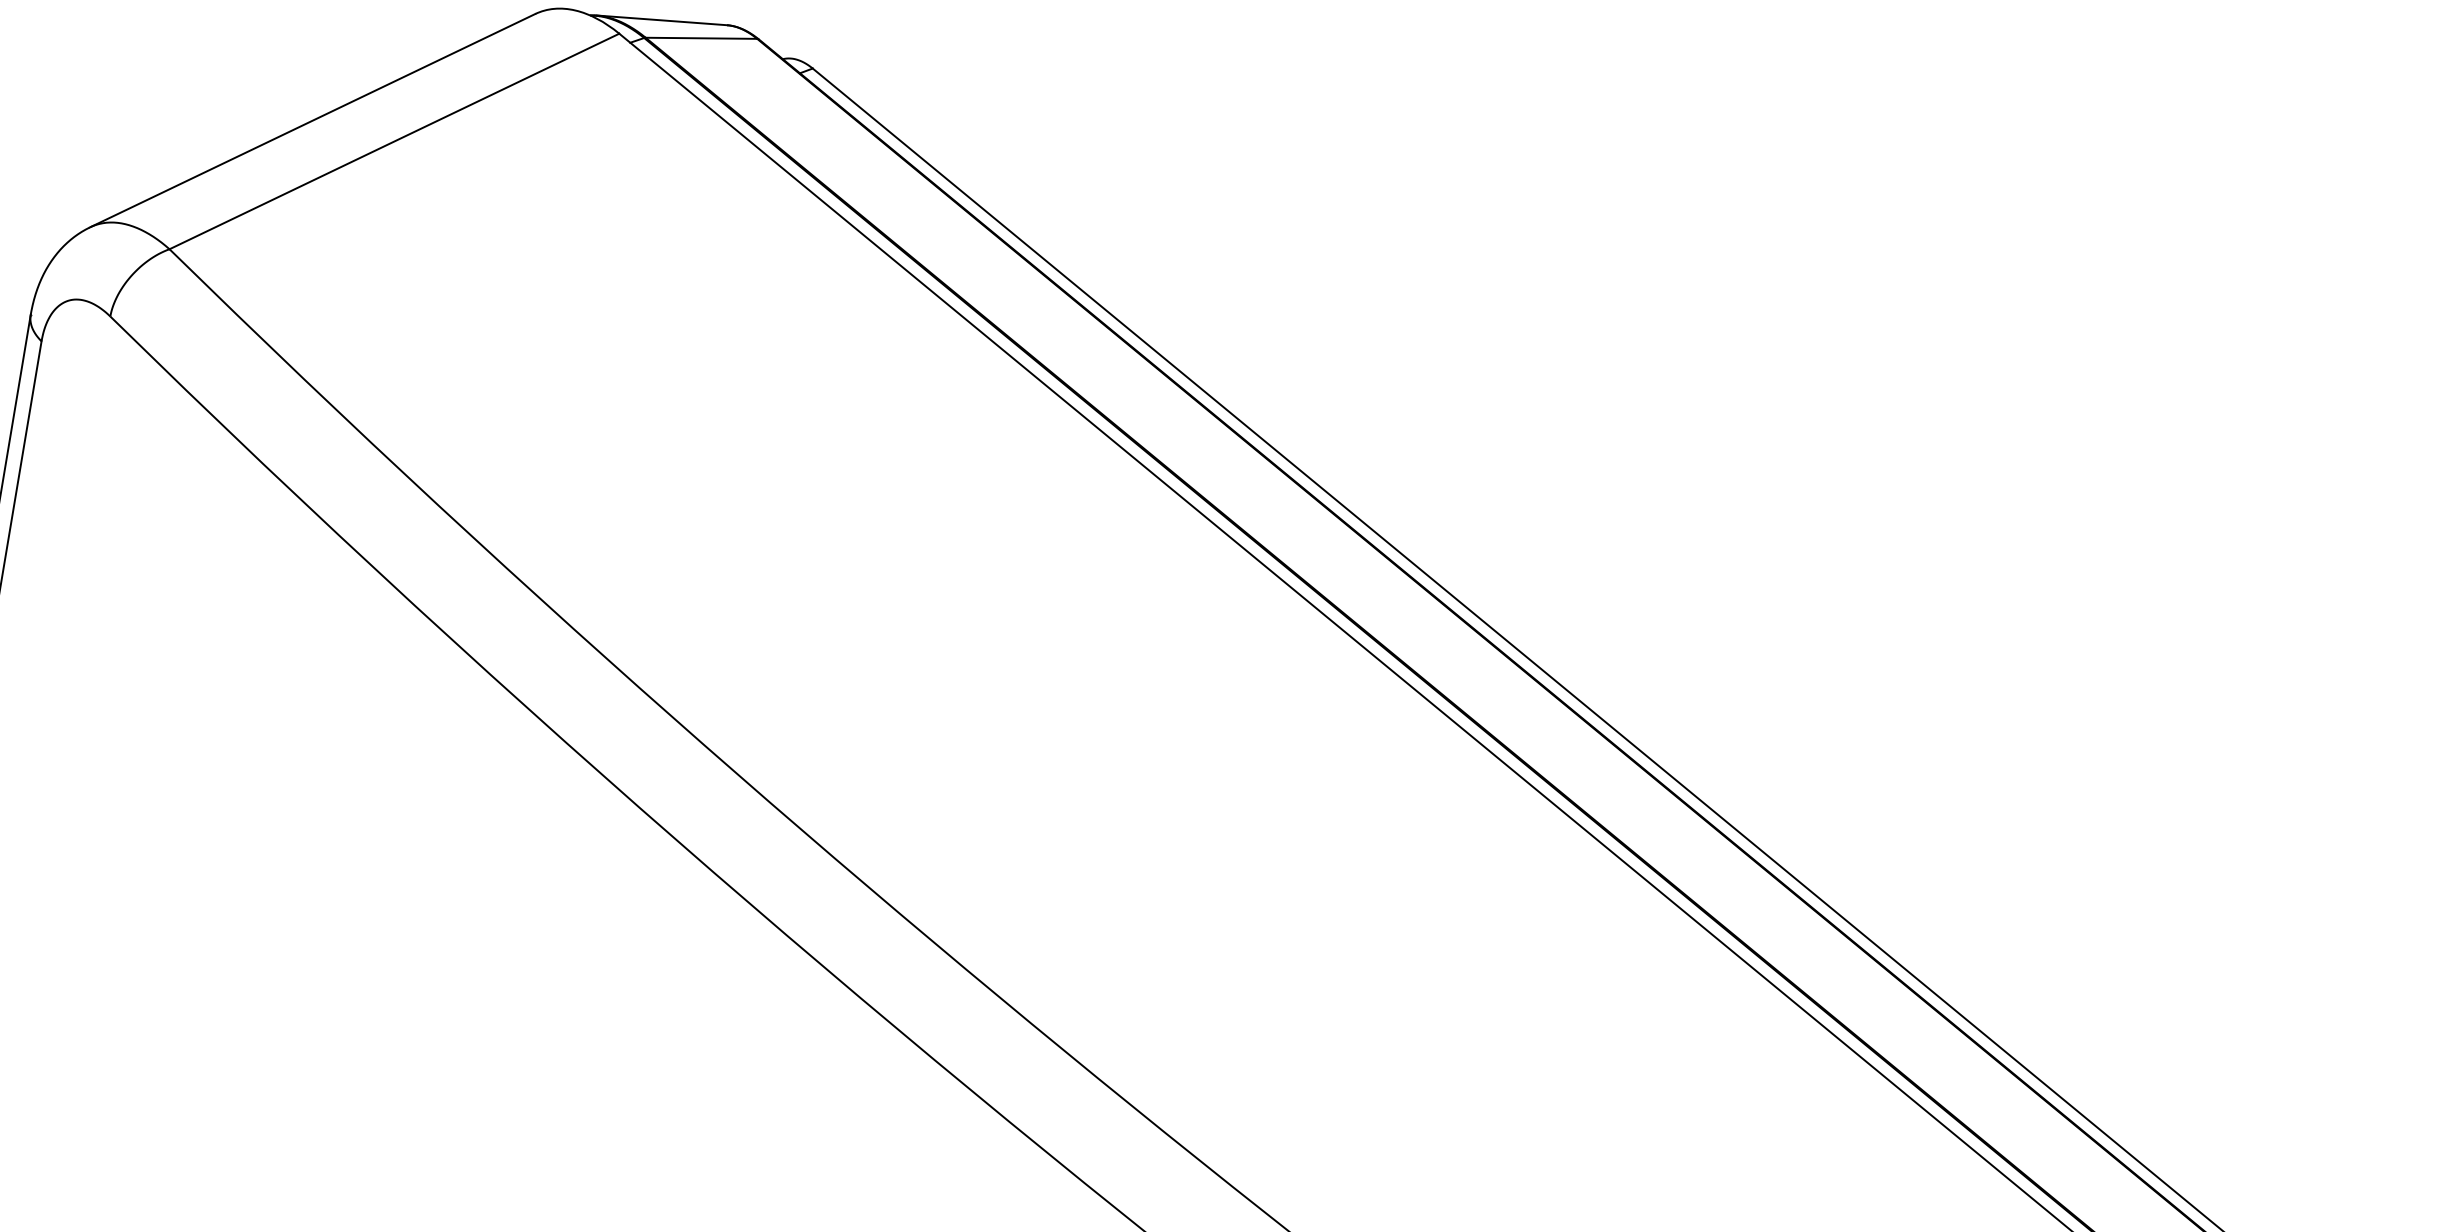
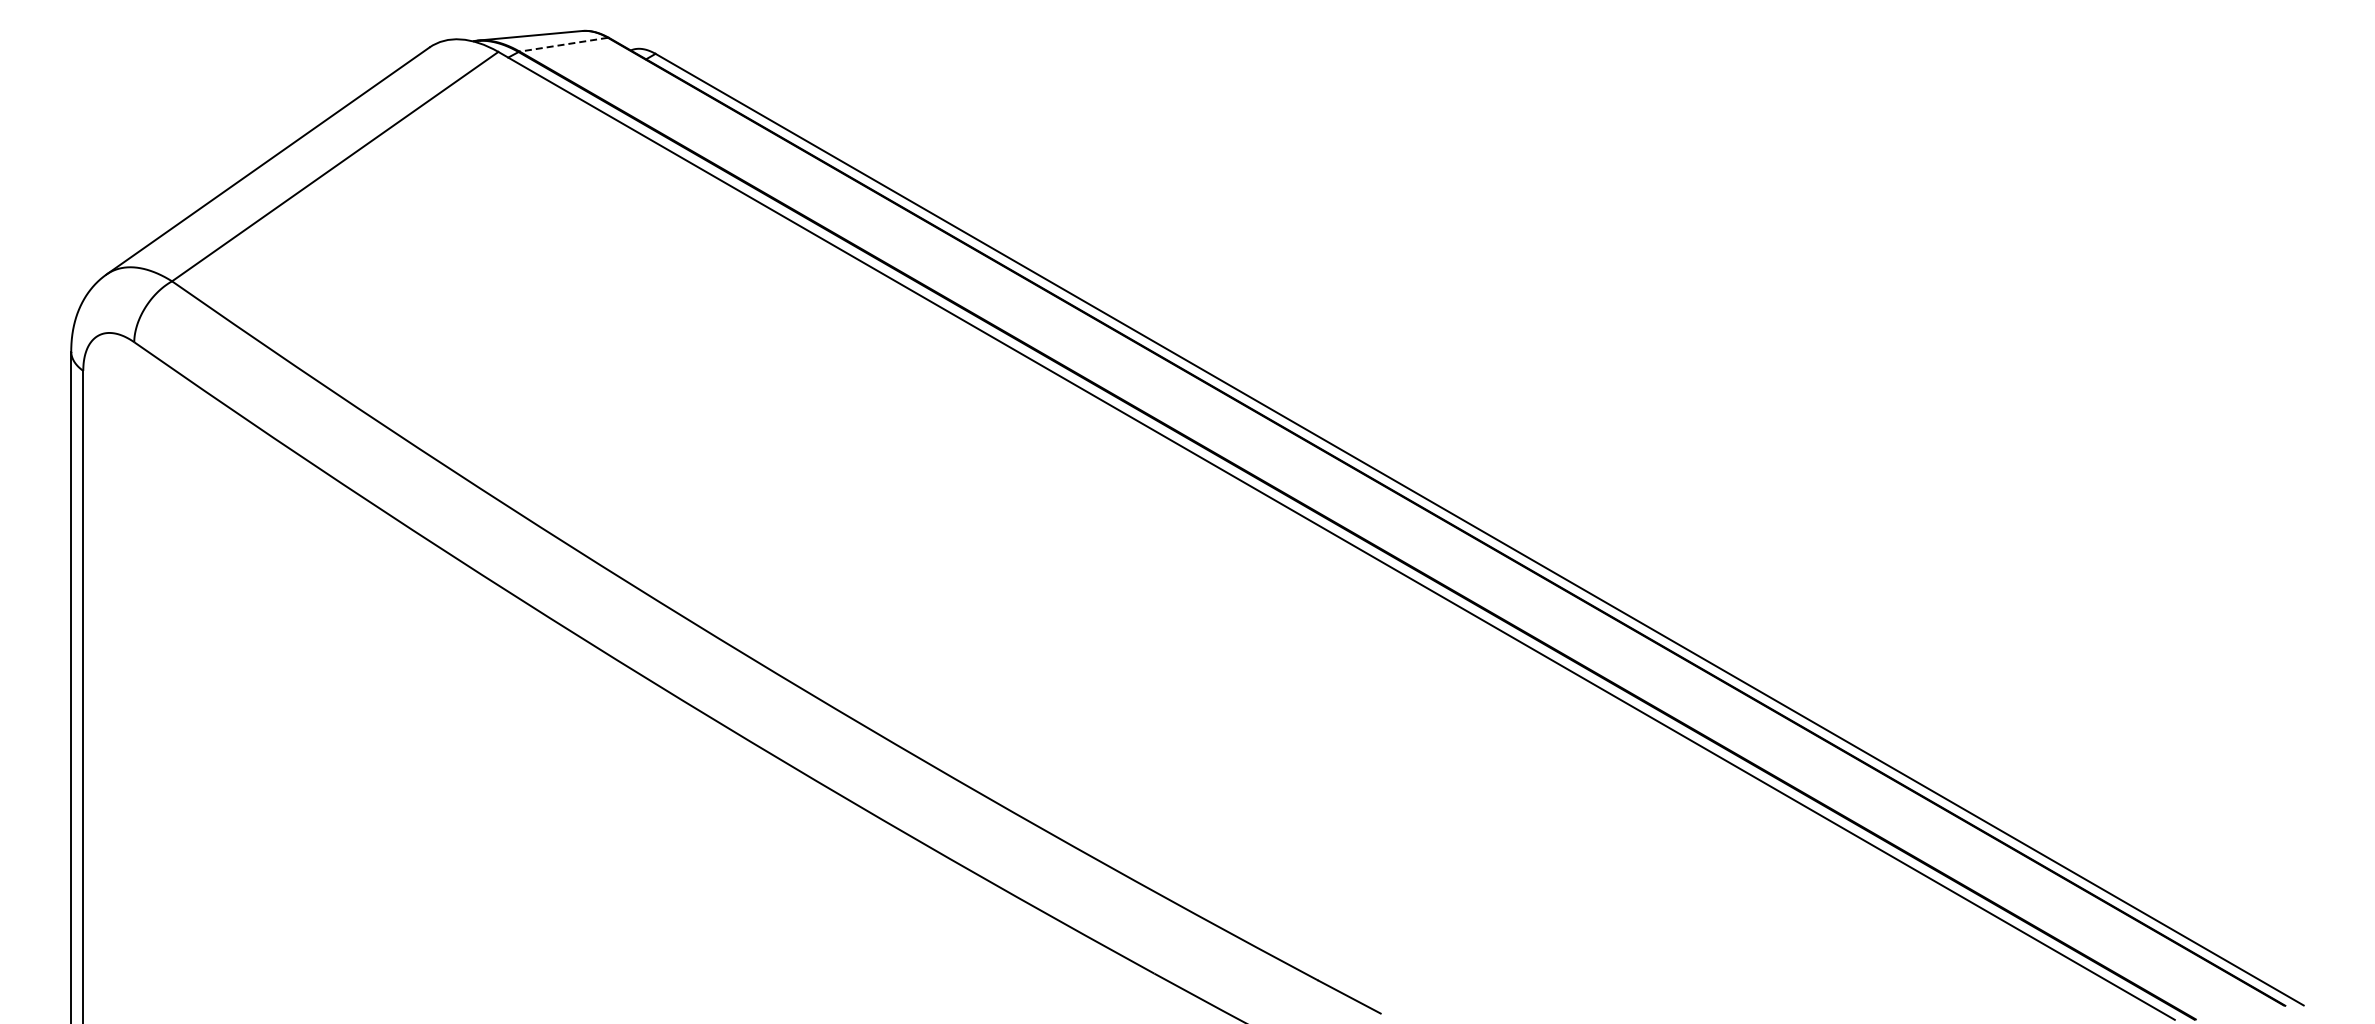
line: (701, 37) -> (563, 44), solid -> dashed

